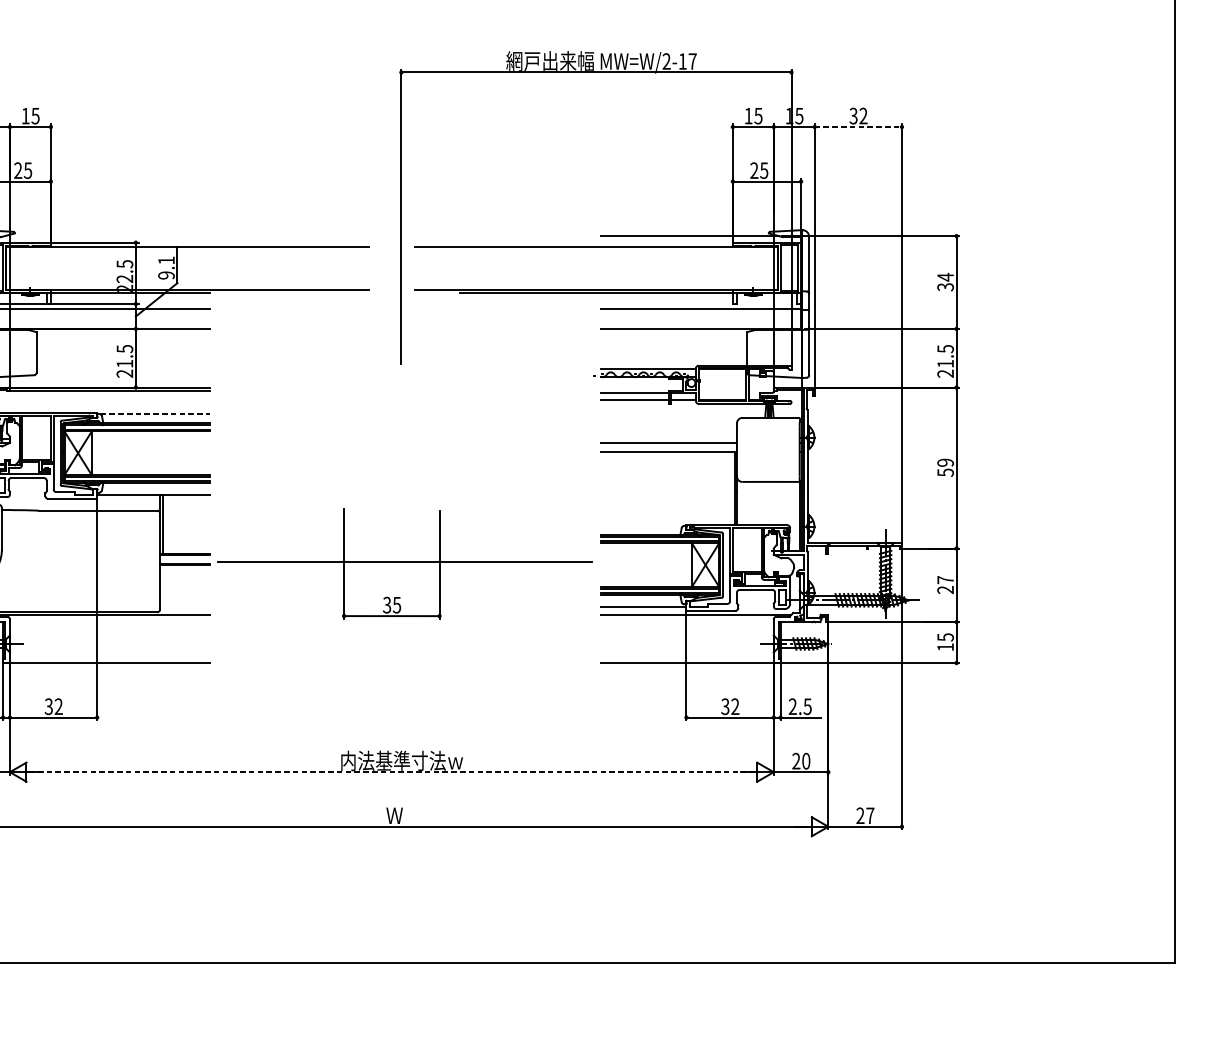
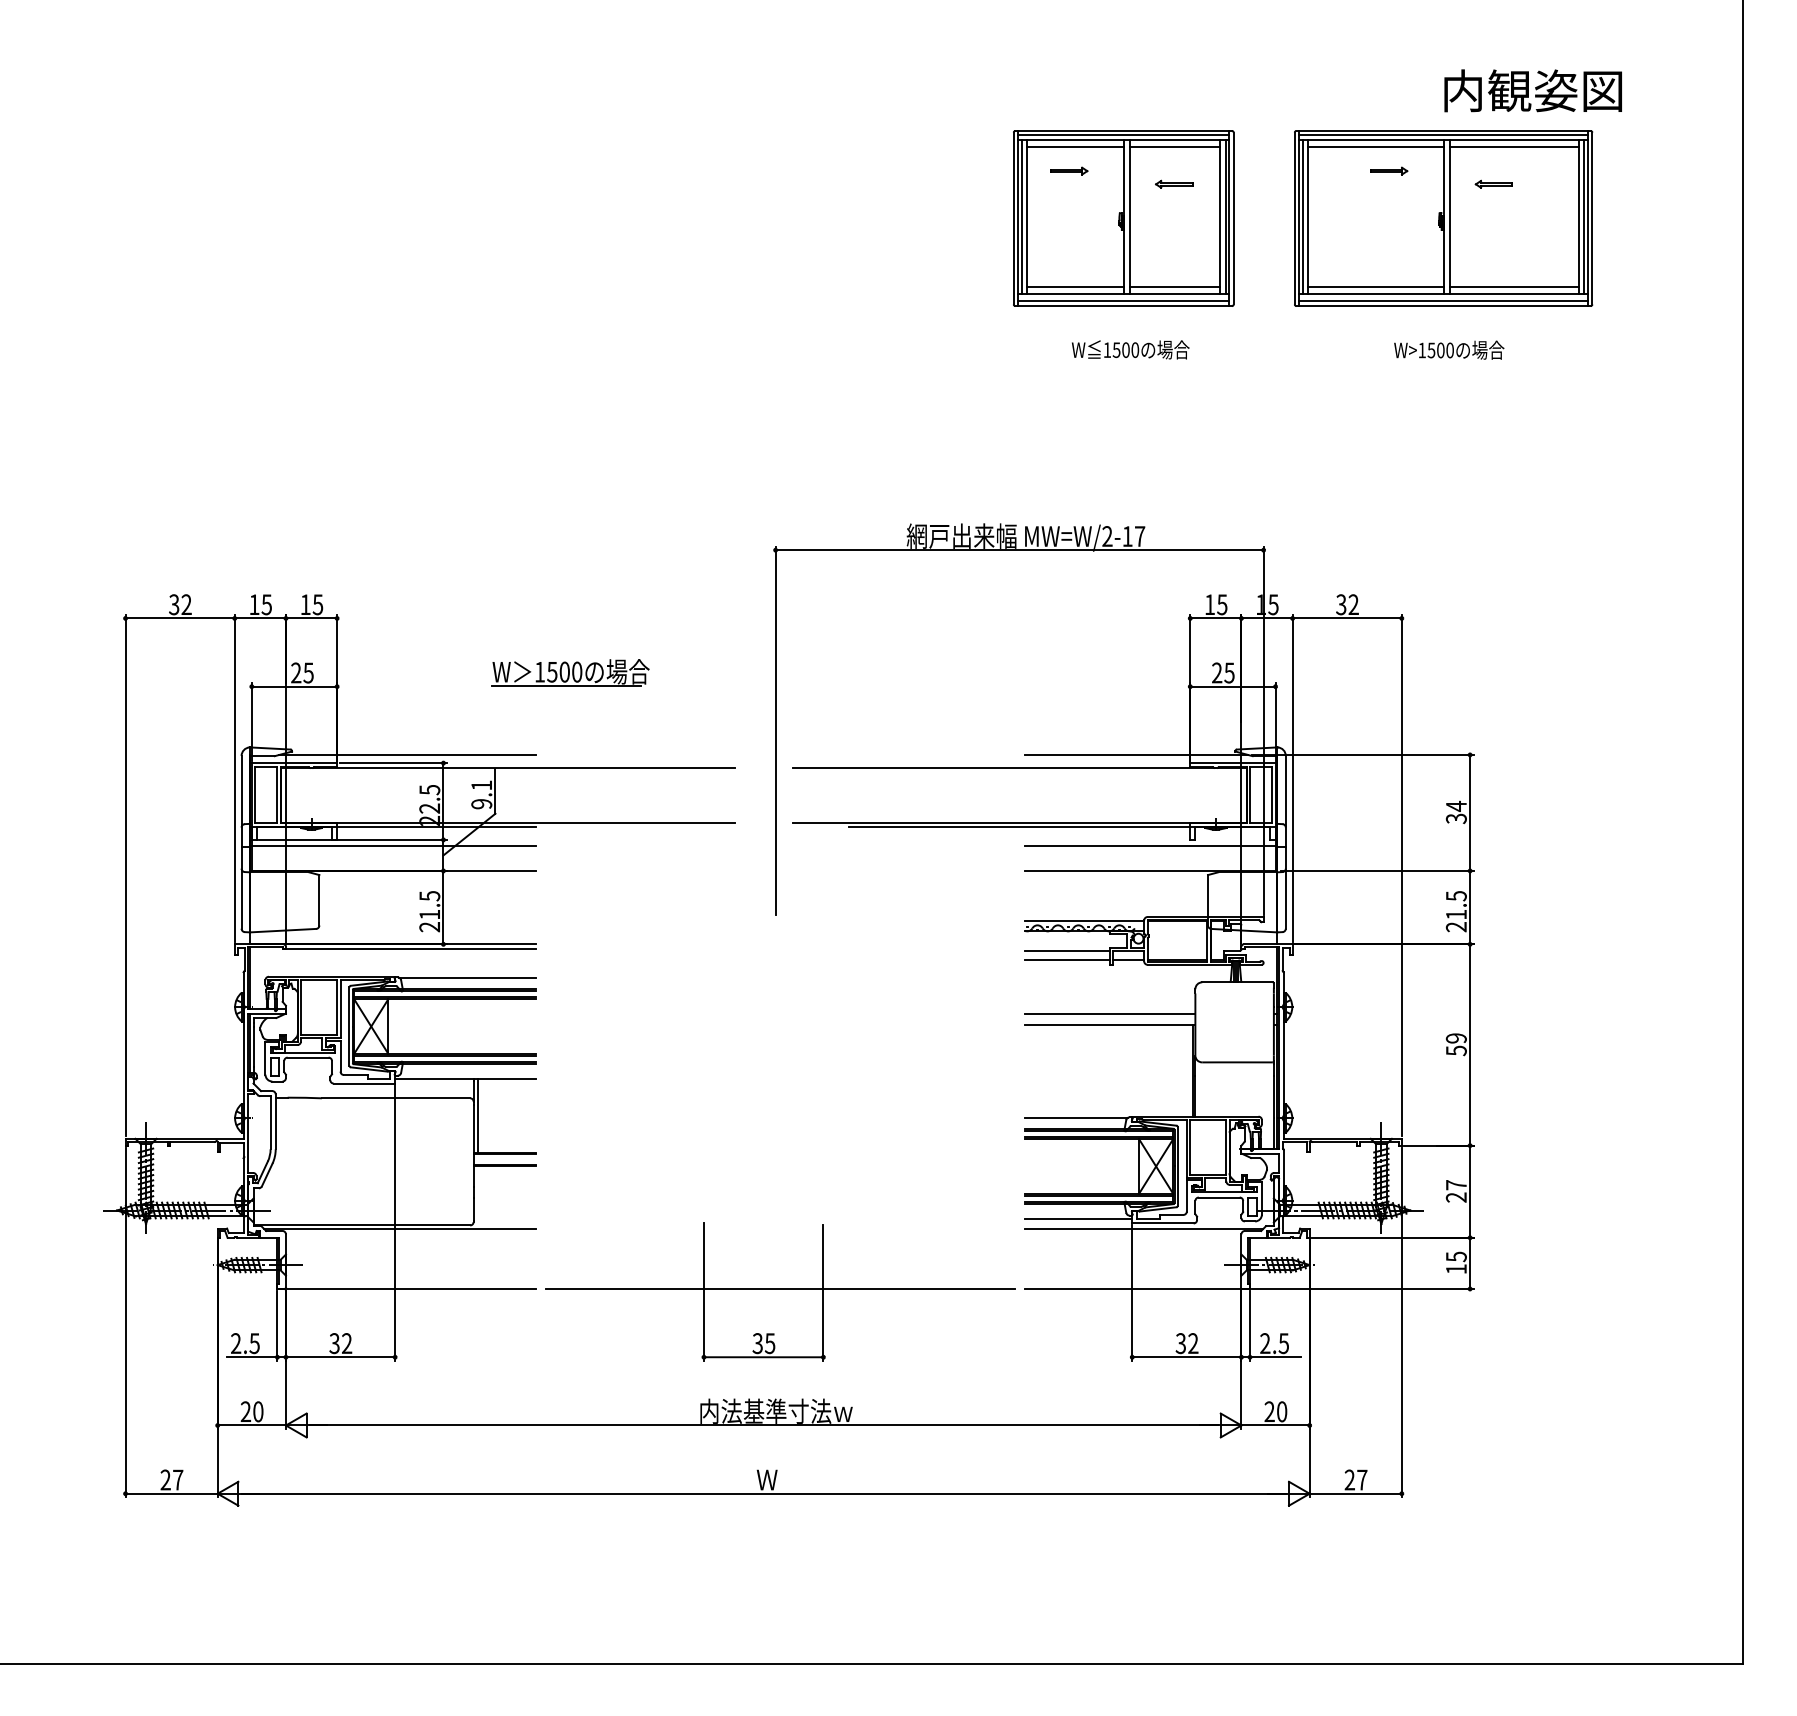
line: (858, 127) -> (1347, 618), dashed -> solid
part: (237, 170) -> (570, 672), added
line: (107, 235) -> (407, 754), added
line: (155, 414) -> (468, 977), dashed -> solid
line: (641, 525) -> (1076, 1117), added
part: (405, 563) -> (780, 1291), moved
line: (391, 772) -> (763, 1425), dashed -> solid

